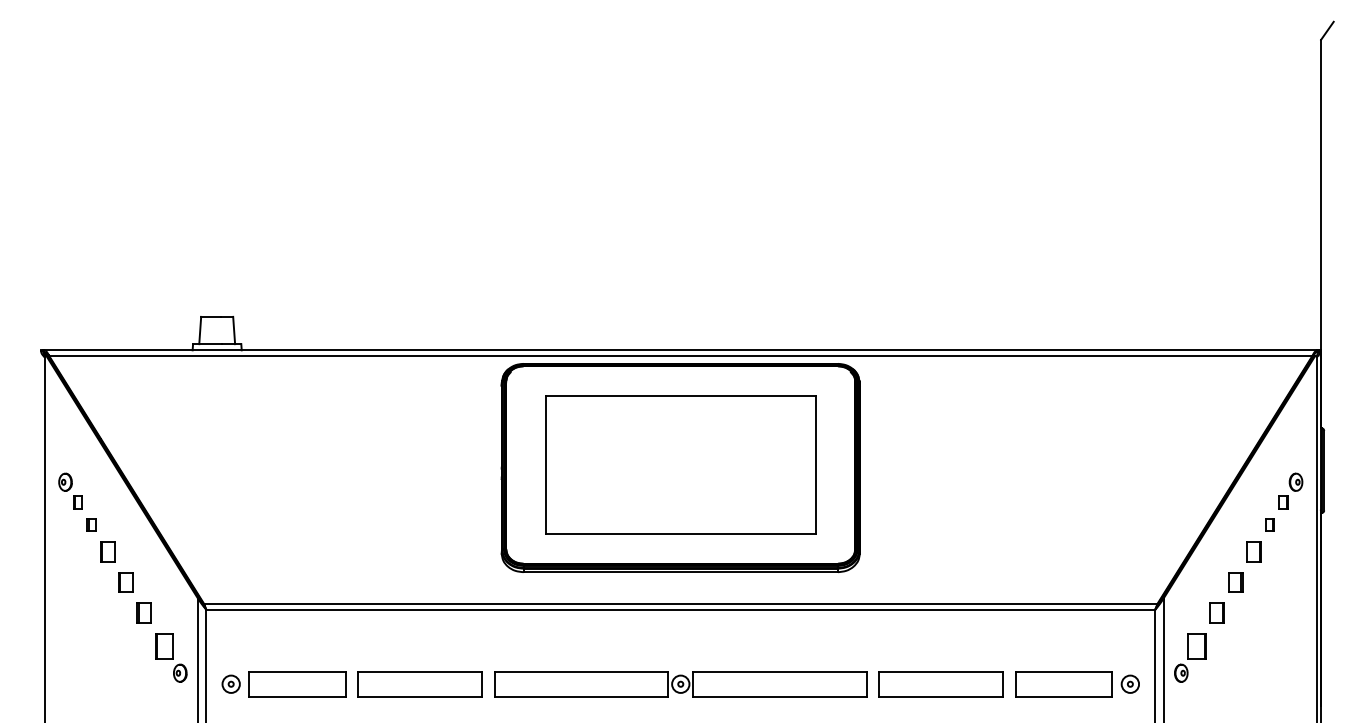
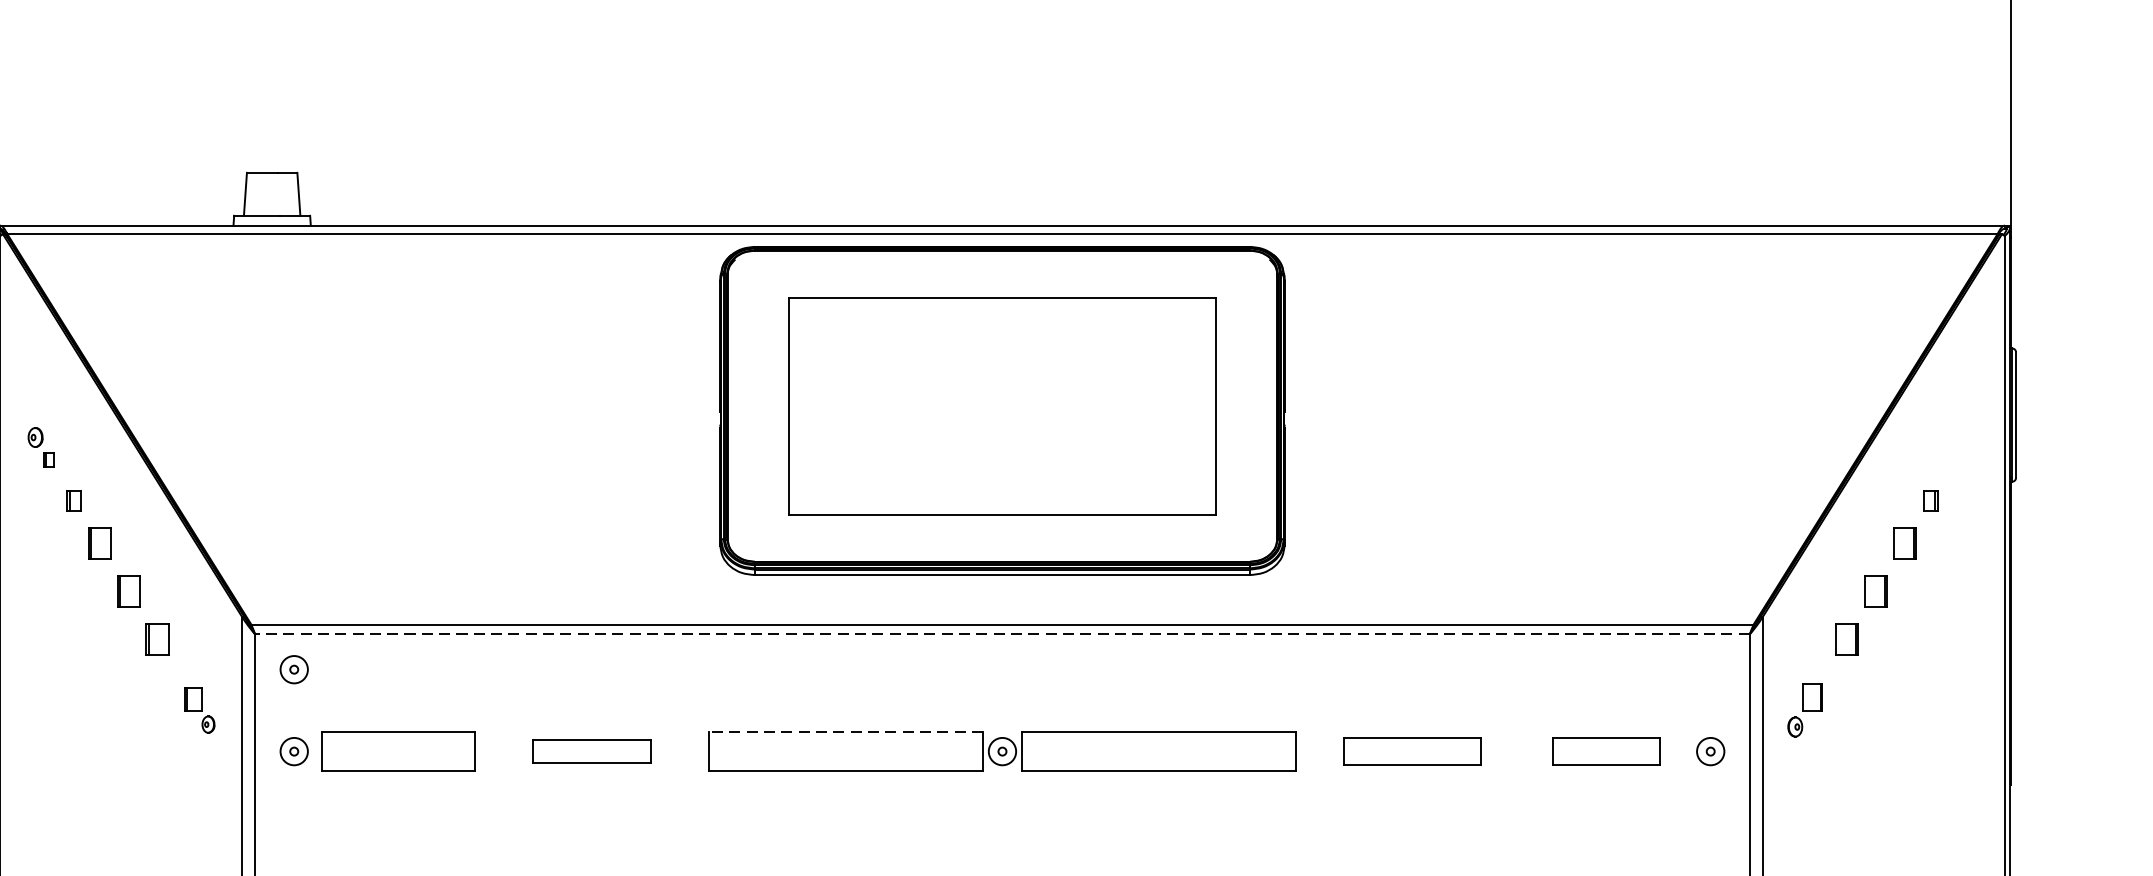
part: (70, 490) -> (41, 446), size x0.7
part: (1290, 490) -> (1962, 446), removed
line: (680, 609) -> (1002, 633), solid -> dashed
part: (230, 631) -> (293, 668), added
part: (171, 657) -> (200, 709), size x0.6
part: (1190, 657) -> (1805, 709), size x0.7
line: (581, 671) -> (846, 731), solid -> dashed
part: (419, 684) -> (590, 751), size x0.6
part: (940, 684) -> (1411, 751), size x0.7
part: (1063, 684) -> (1605, 751), size x0.7

